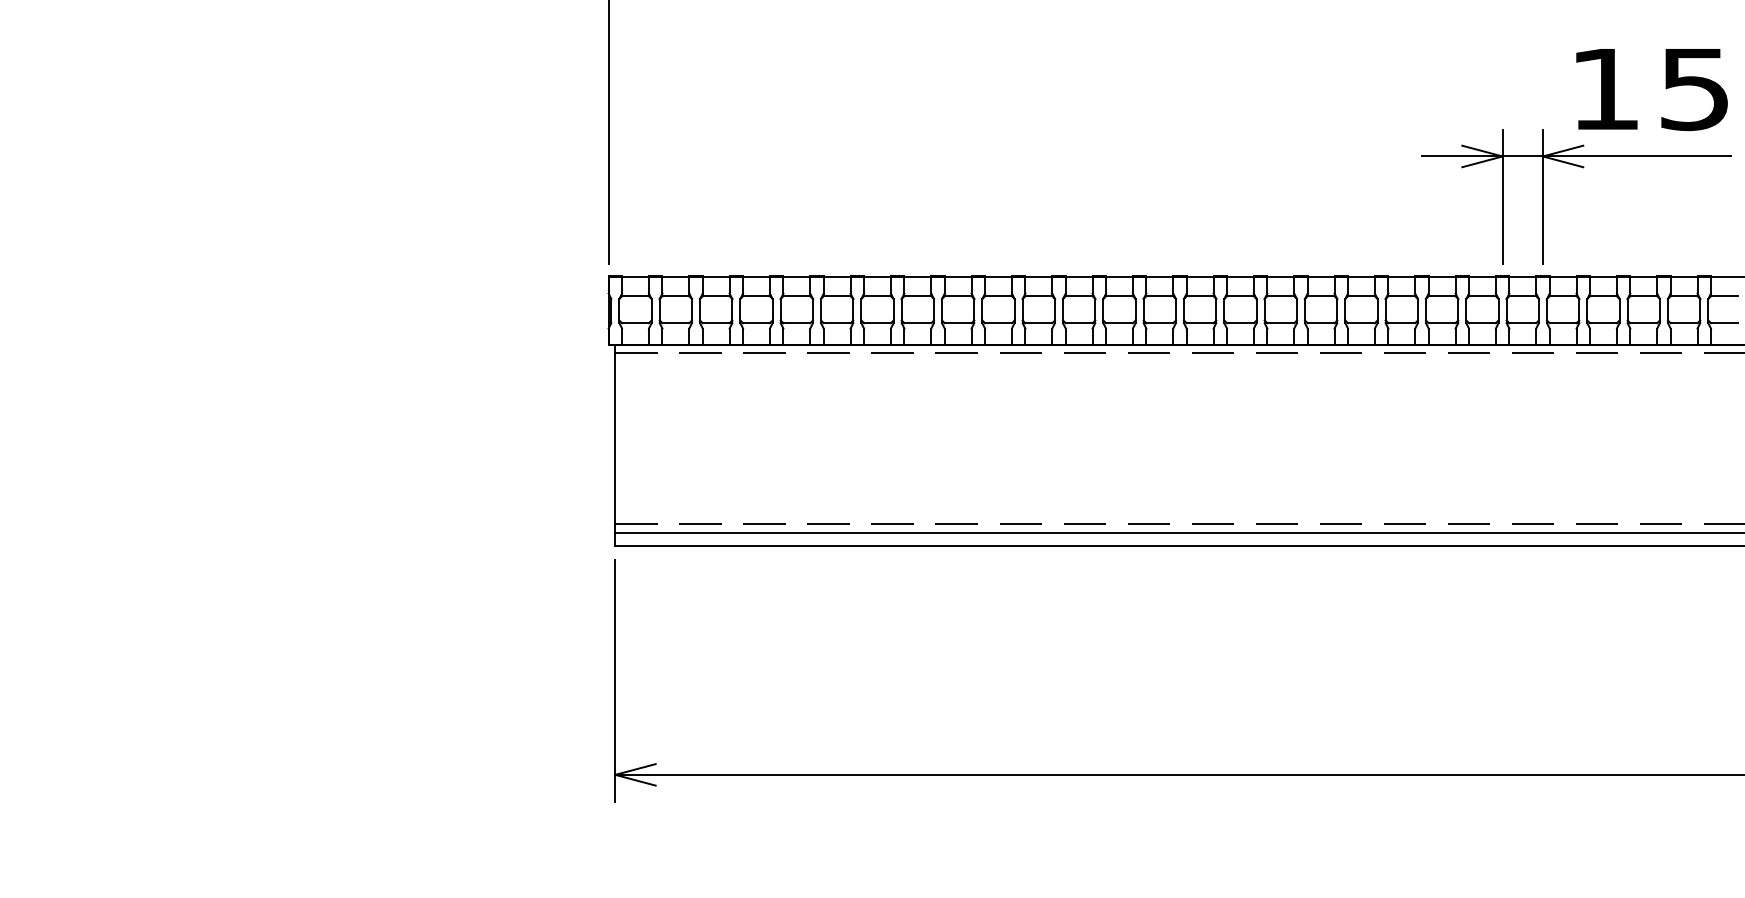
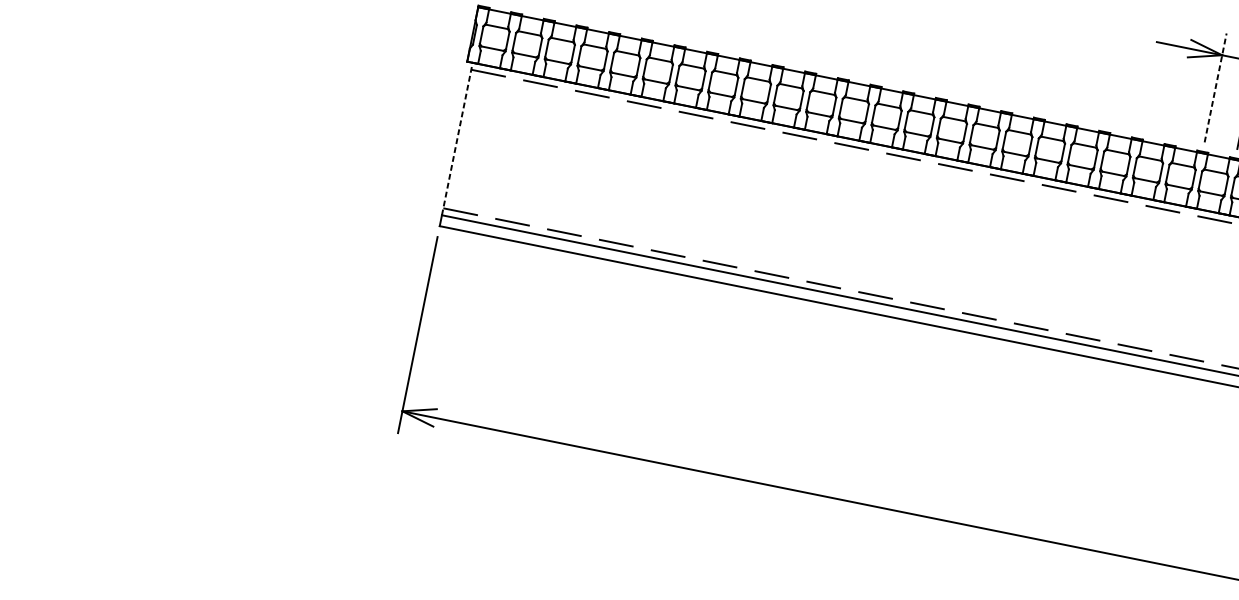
line: (1502, 196) -> (1215, 87), solid -> dashed
line: (615, 438) -> (457, 138), solid -> dashed

